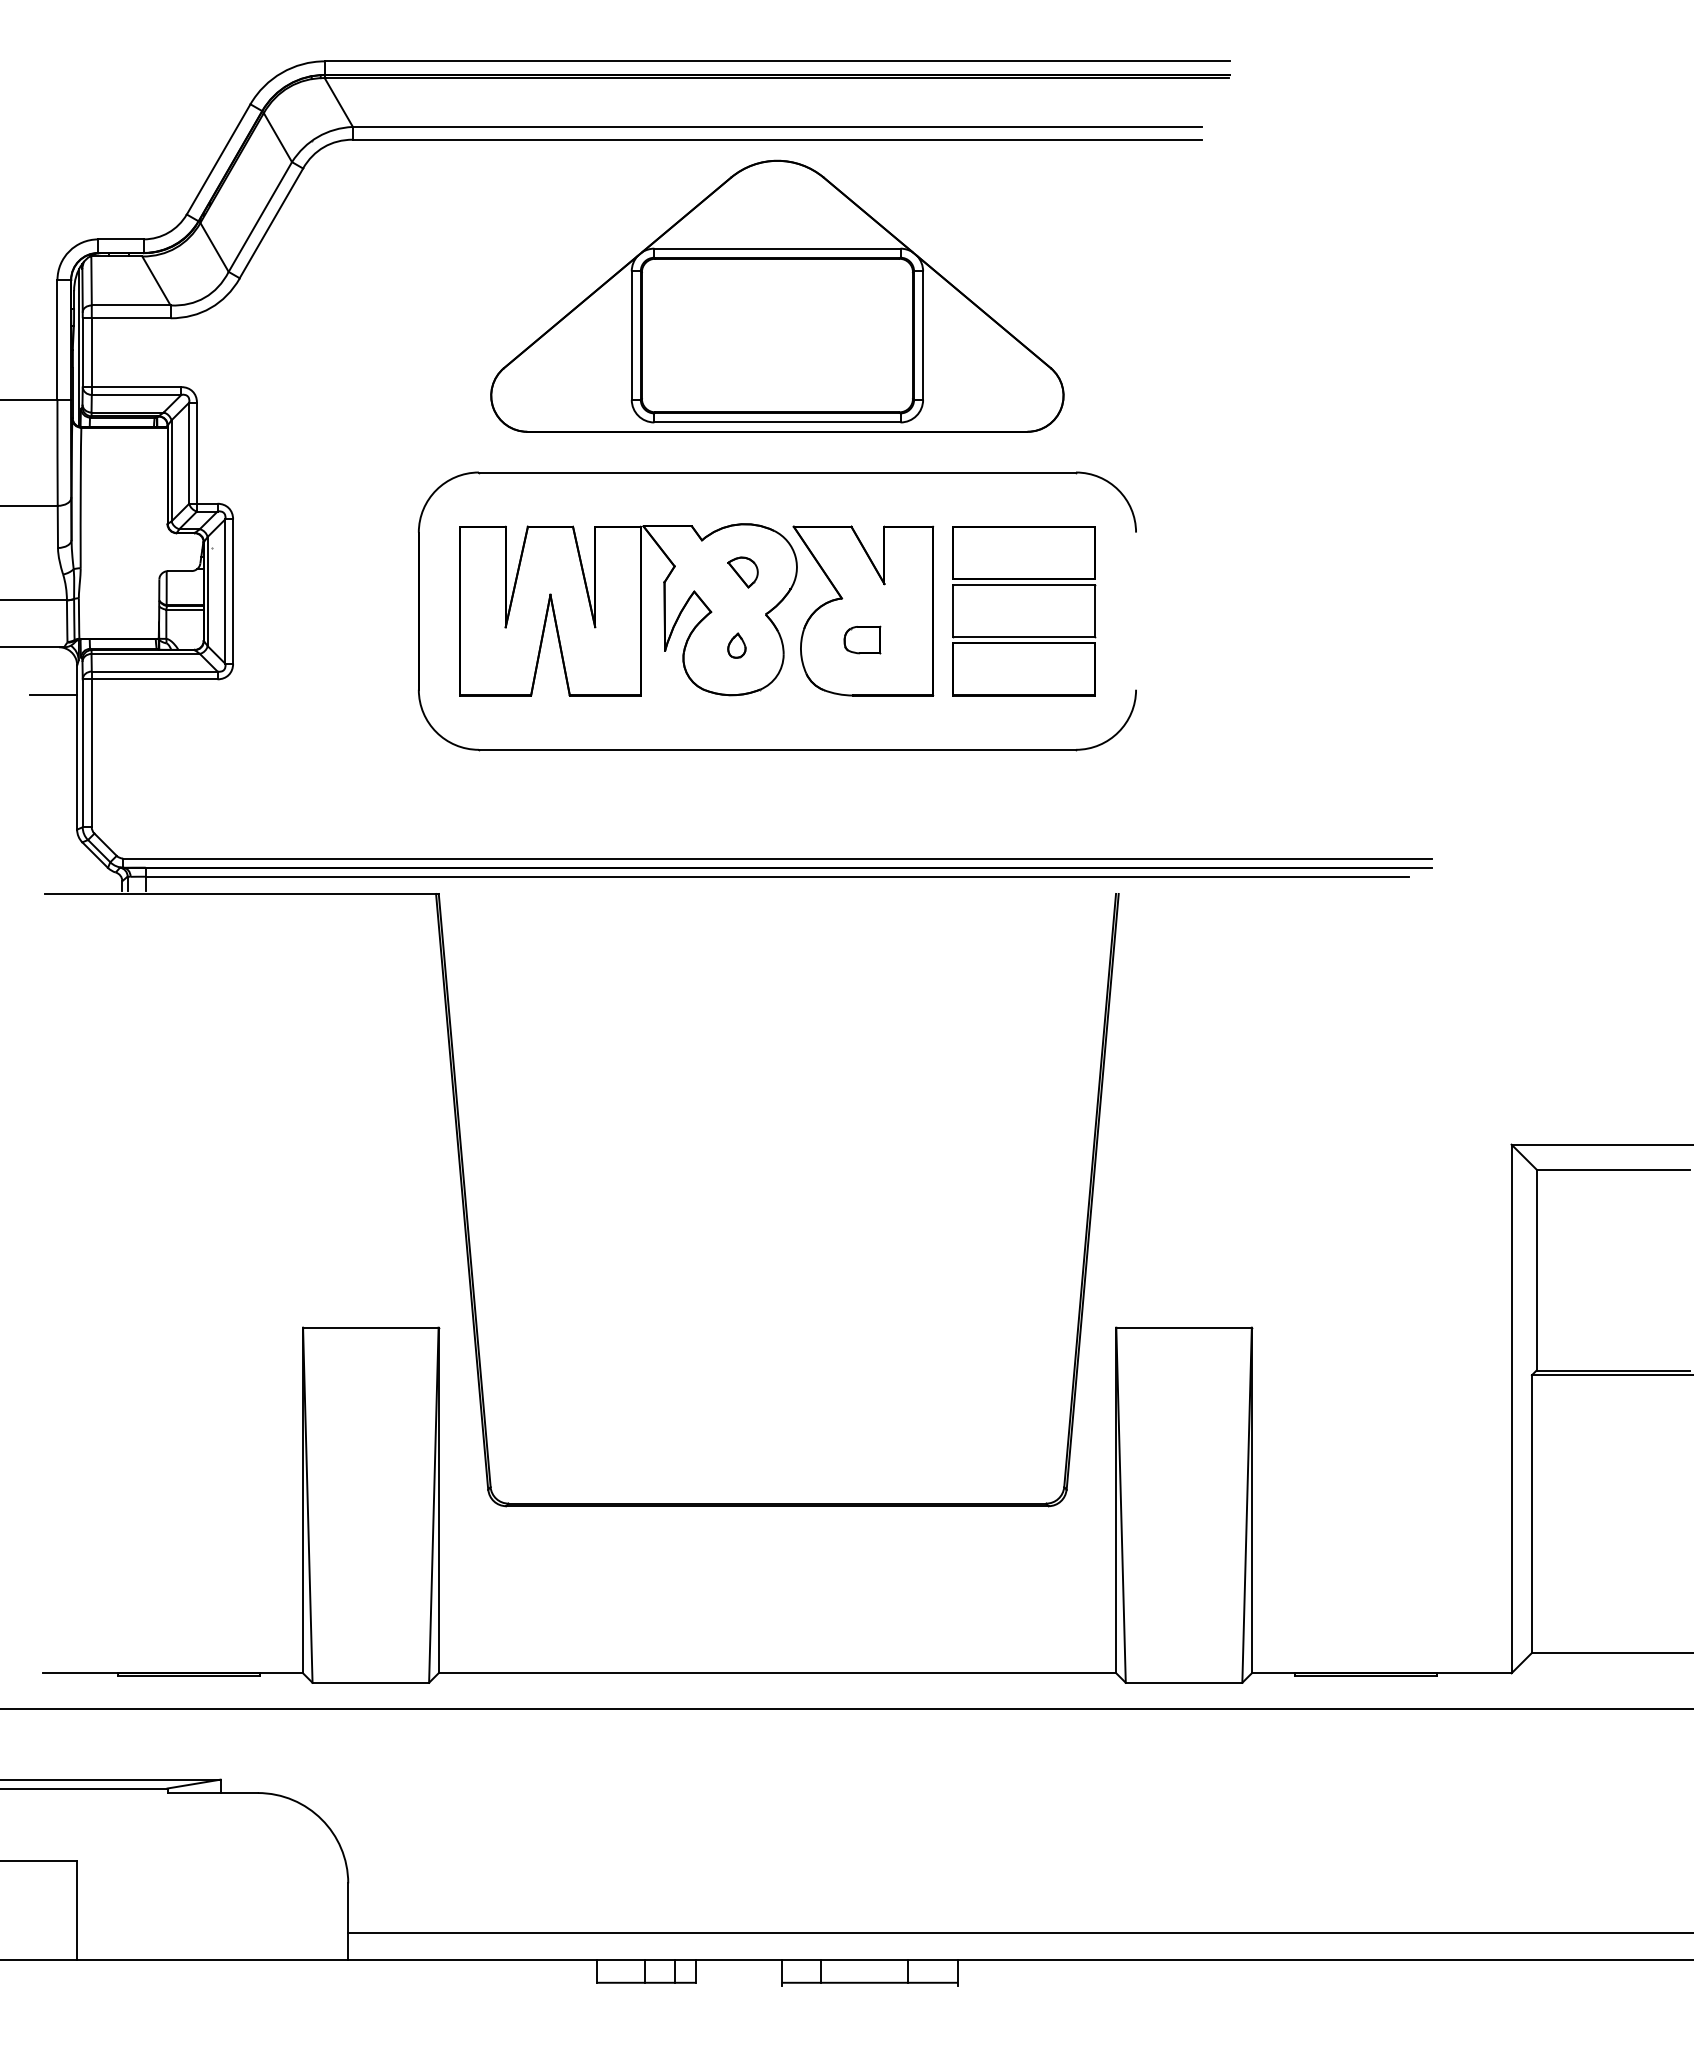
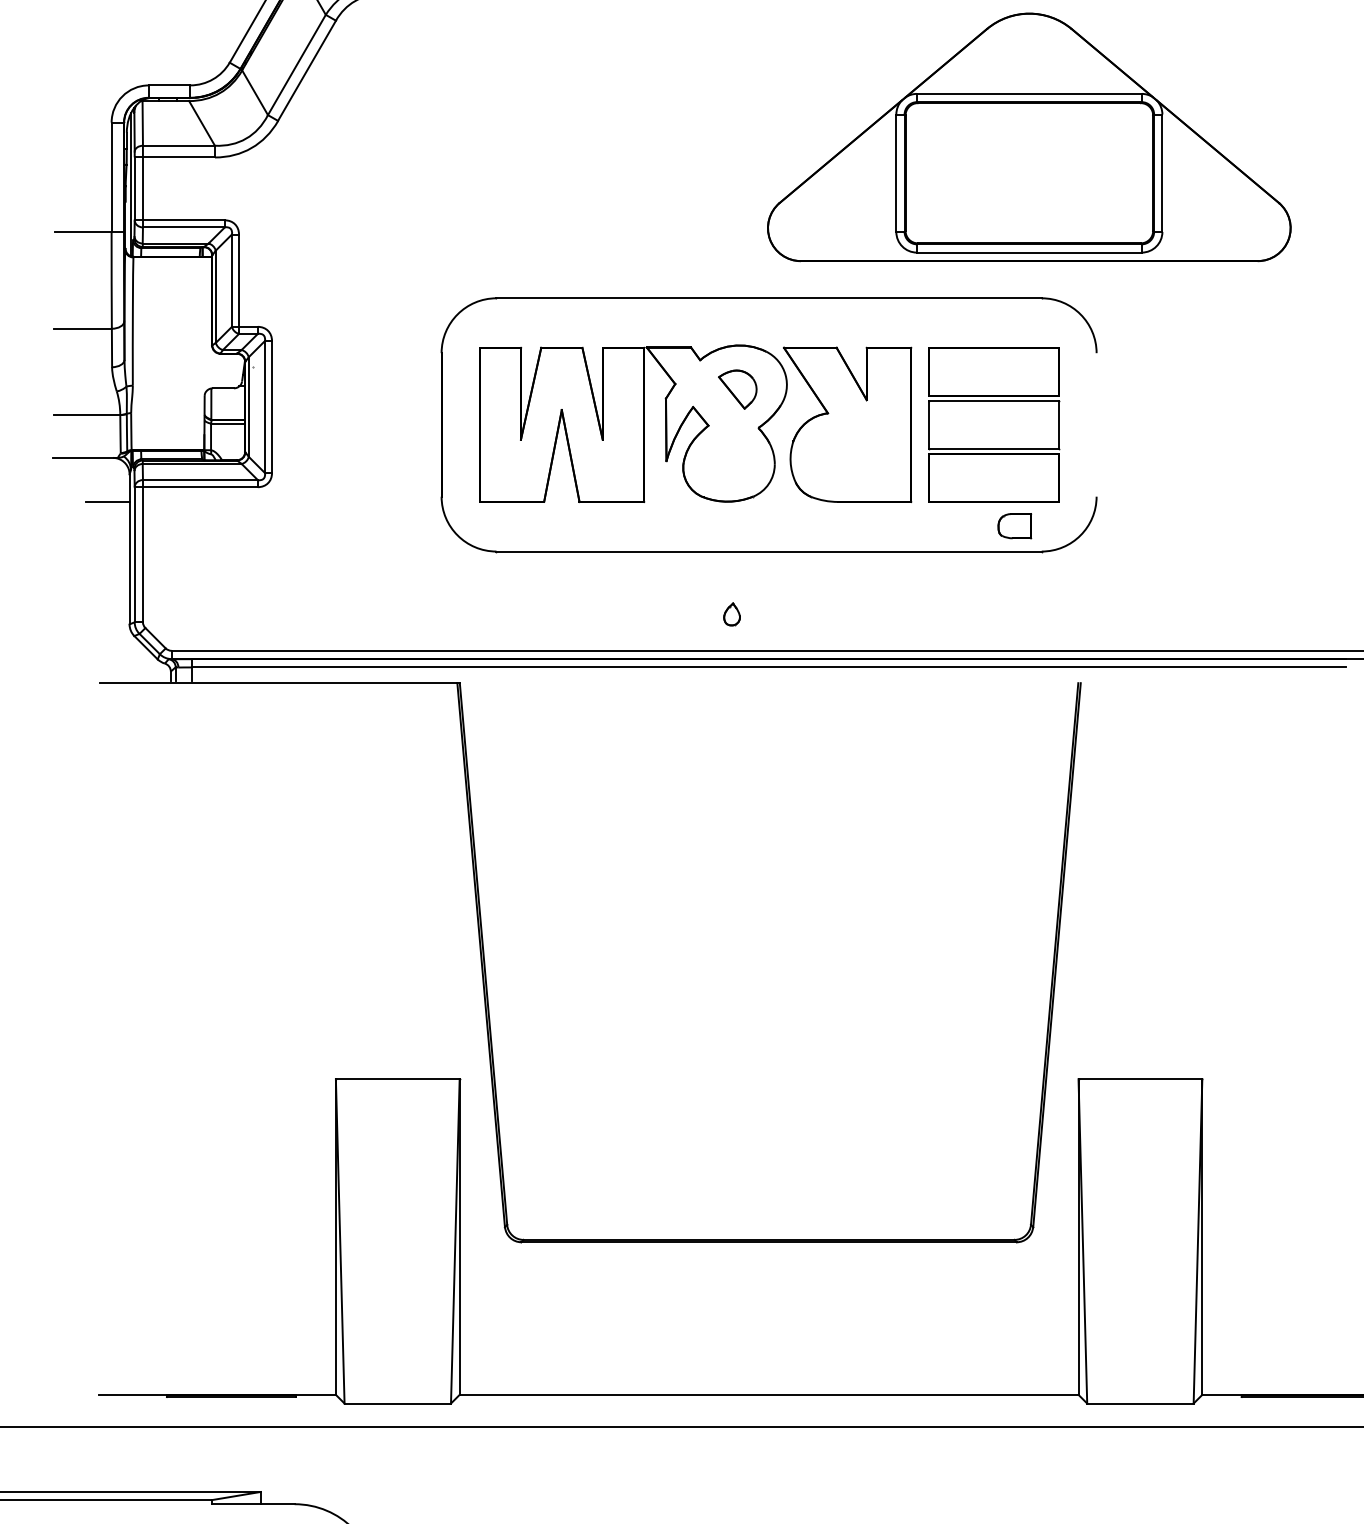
part: (777, 295) -> (1029, 136), moved
part: (742, 572) -> (737, 389), size x1.4
part: (862, 639) -> (1014, 525), moved
part: (736, 645) -> (731, 614), moved

